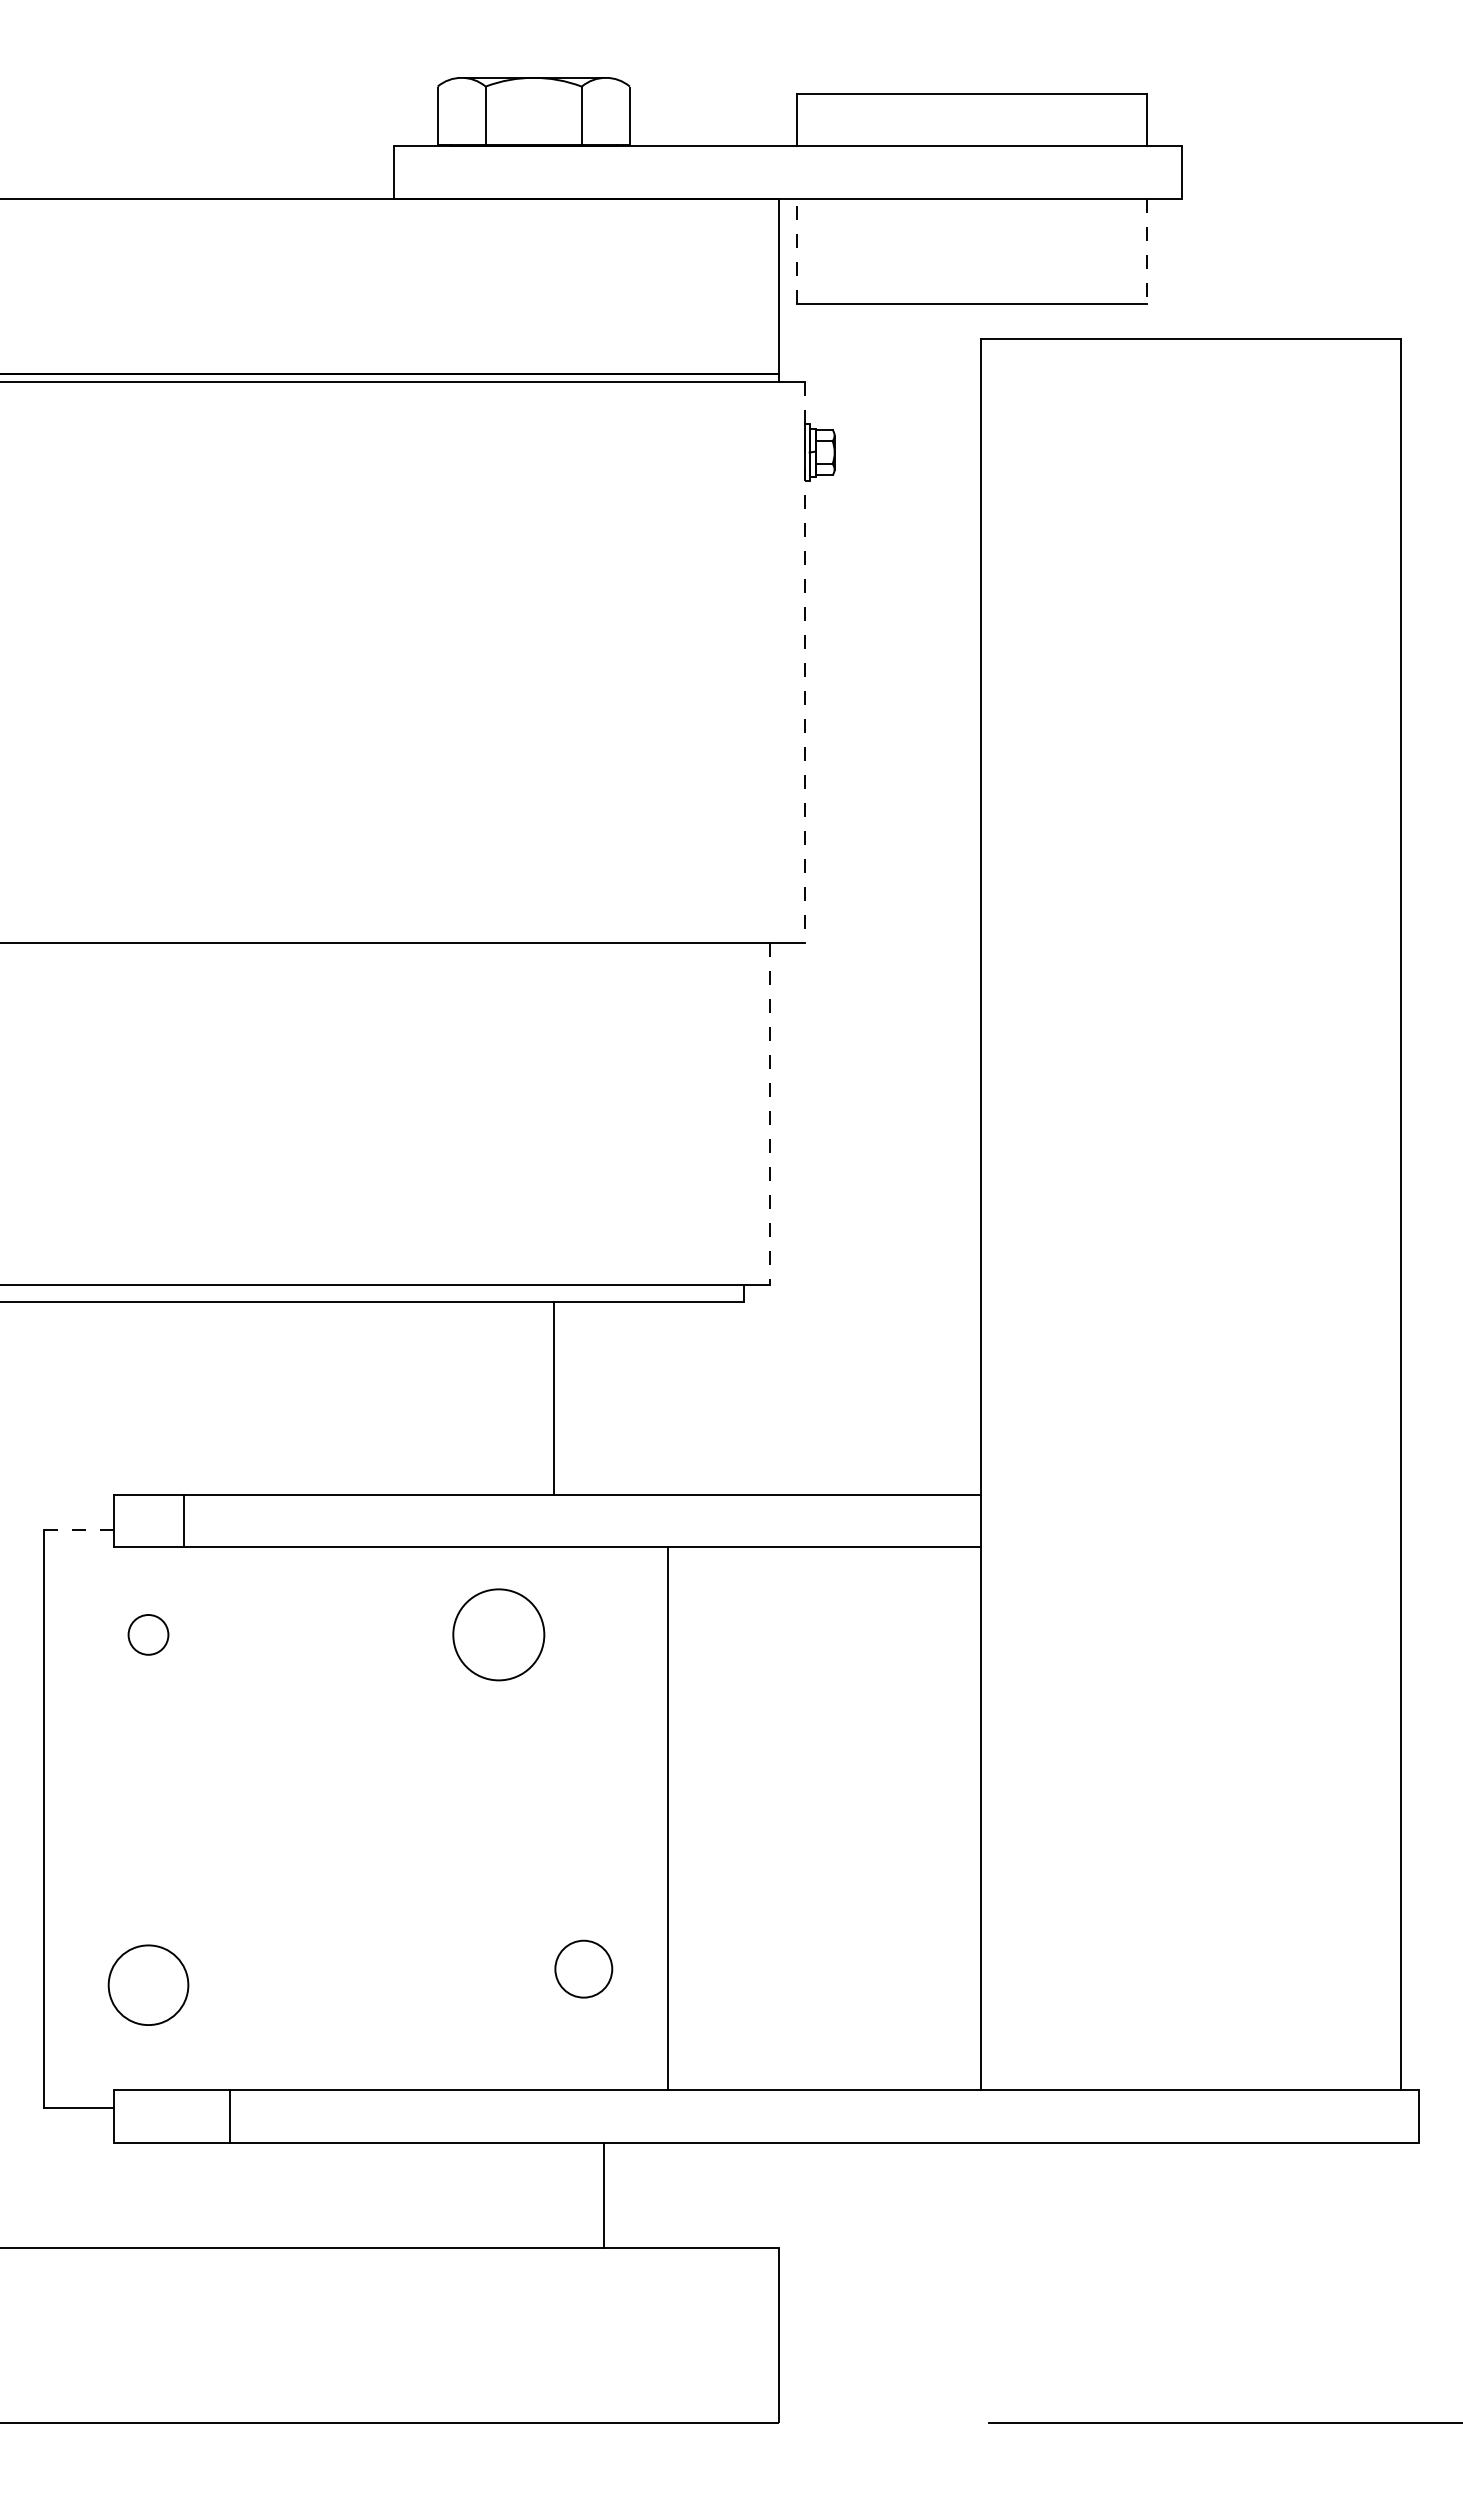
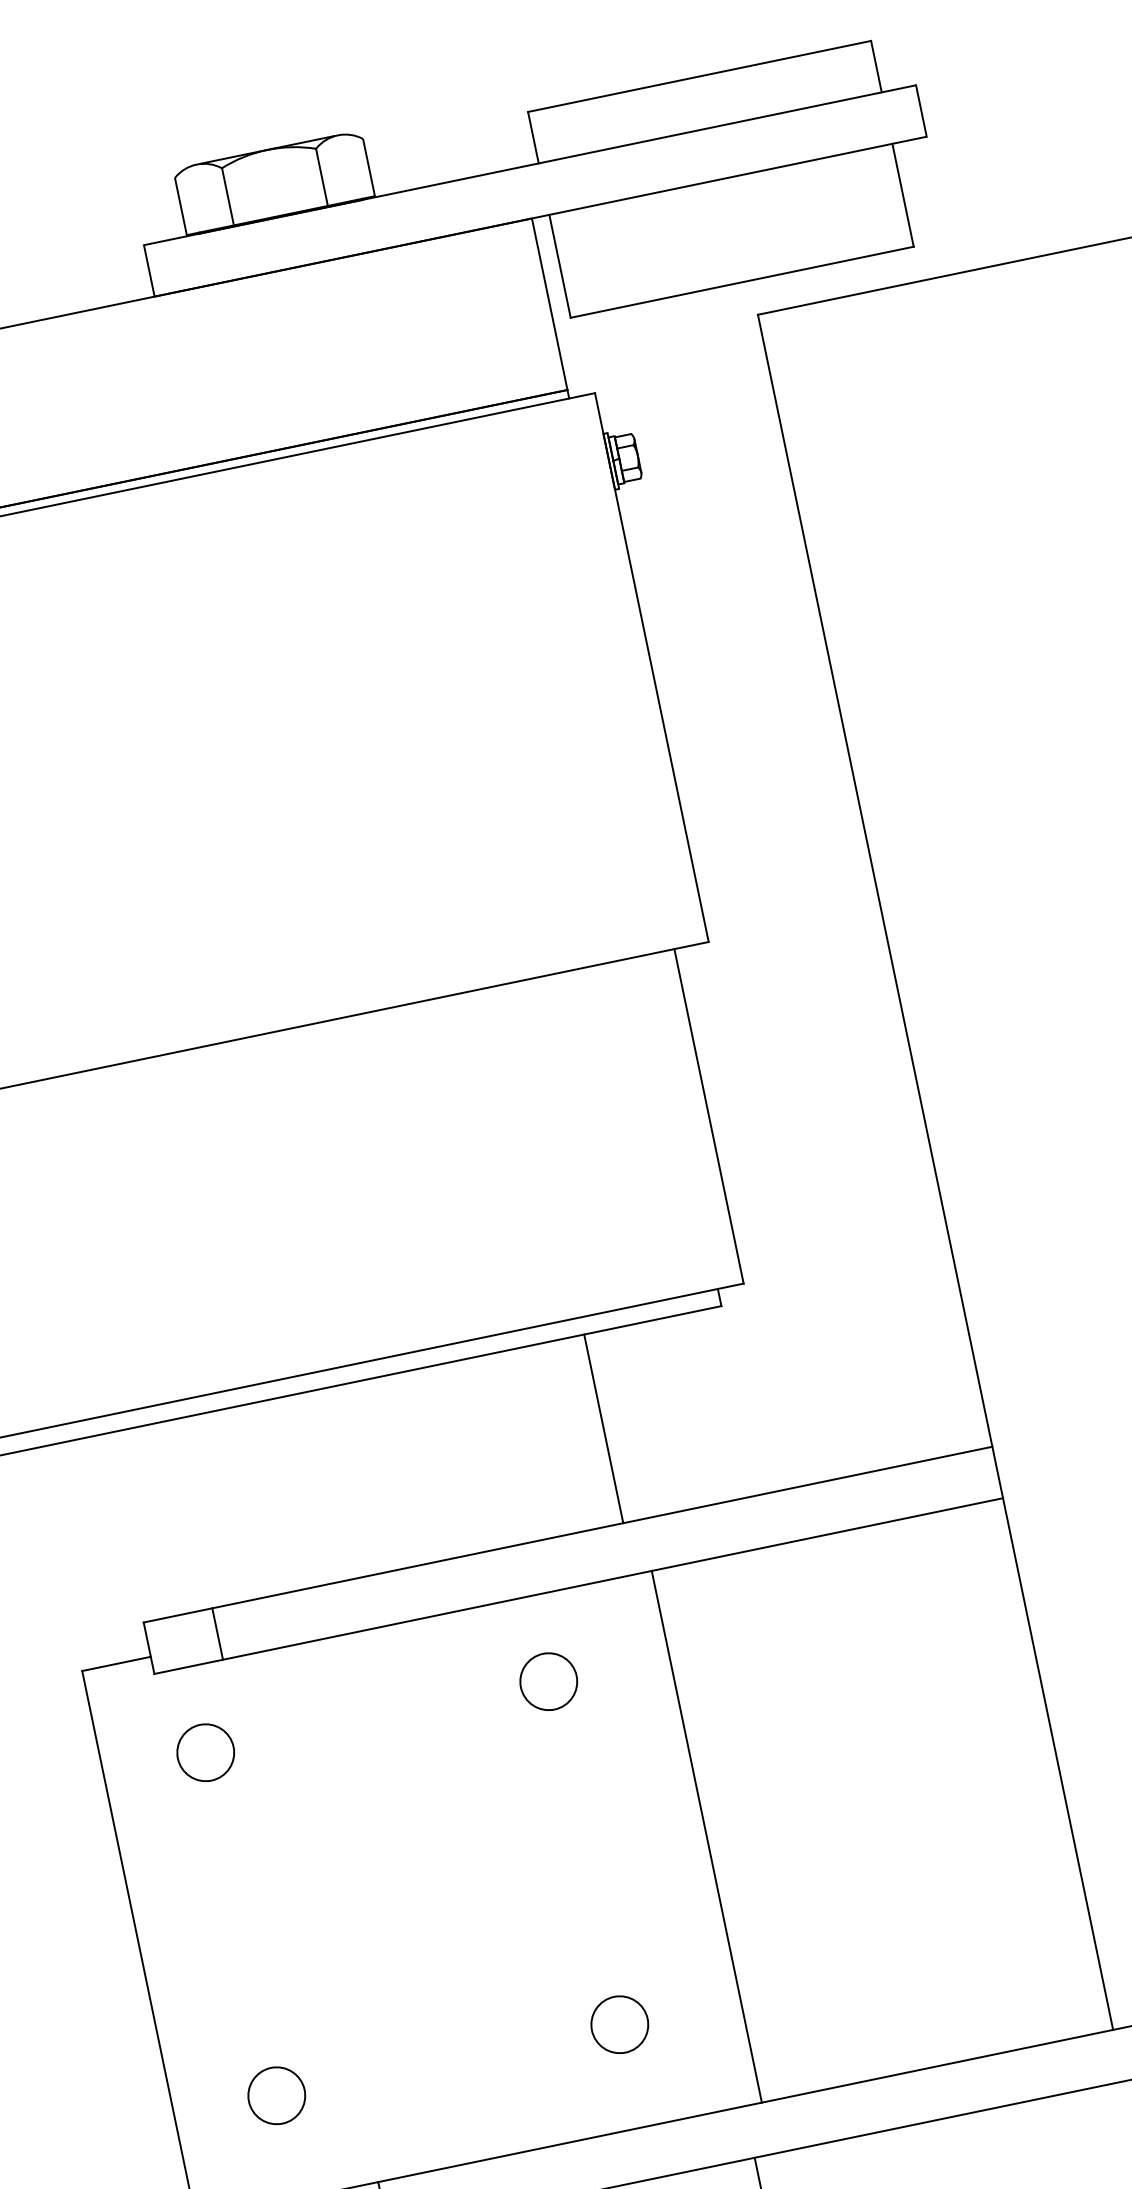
line: (796, 251) -> (559, 266), dashed -> solid
line: (1147, 251) -> (903, 195), dashed -> solid
line: (805, 663) -> (652, 668), dashed -> solid
line: (770, 1113) -> (709, 1116), dashed -> solid
line: (553, 1398) -> (603, 1429), moved
line: (79, 1529) -> (116, 1663), dashed -> solid
circle: (148, 1634) -> (205, 1752), size x1.43
circle: (498, 1634) -> (548, 1681), size x0.62
line: (668, 1818) -> (707, 1836), moved
circle: (583, 1968) -> (619, 2024), moved
circle: (148, 1984) -> (276, 2095), size x0.71

